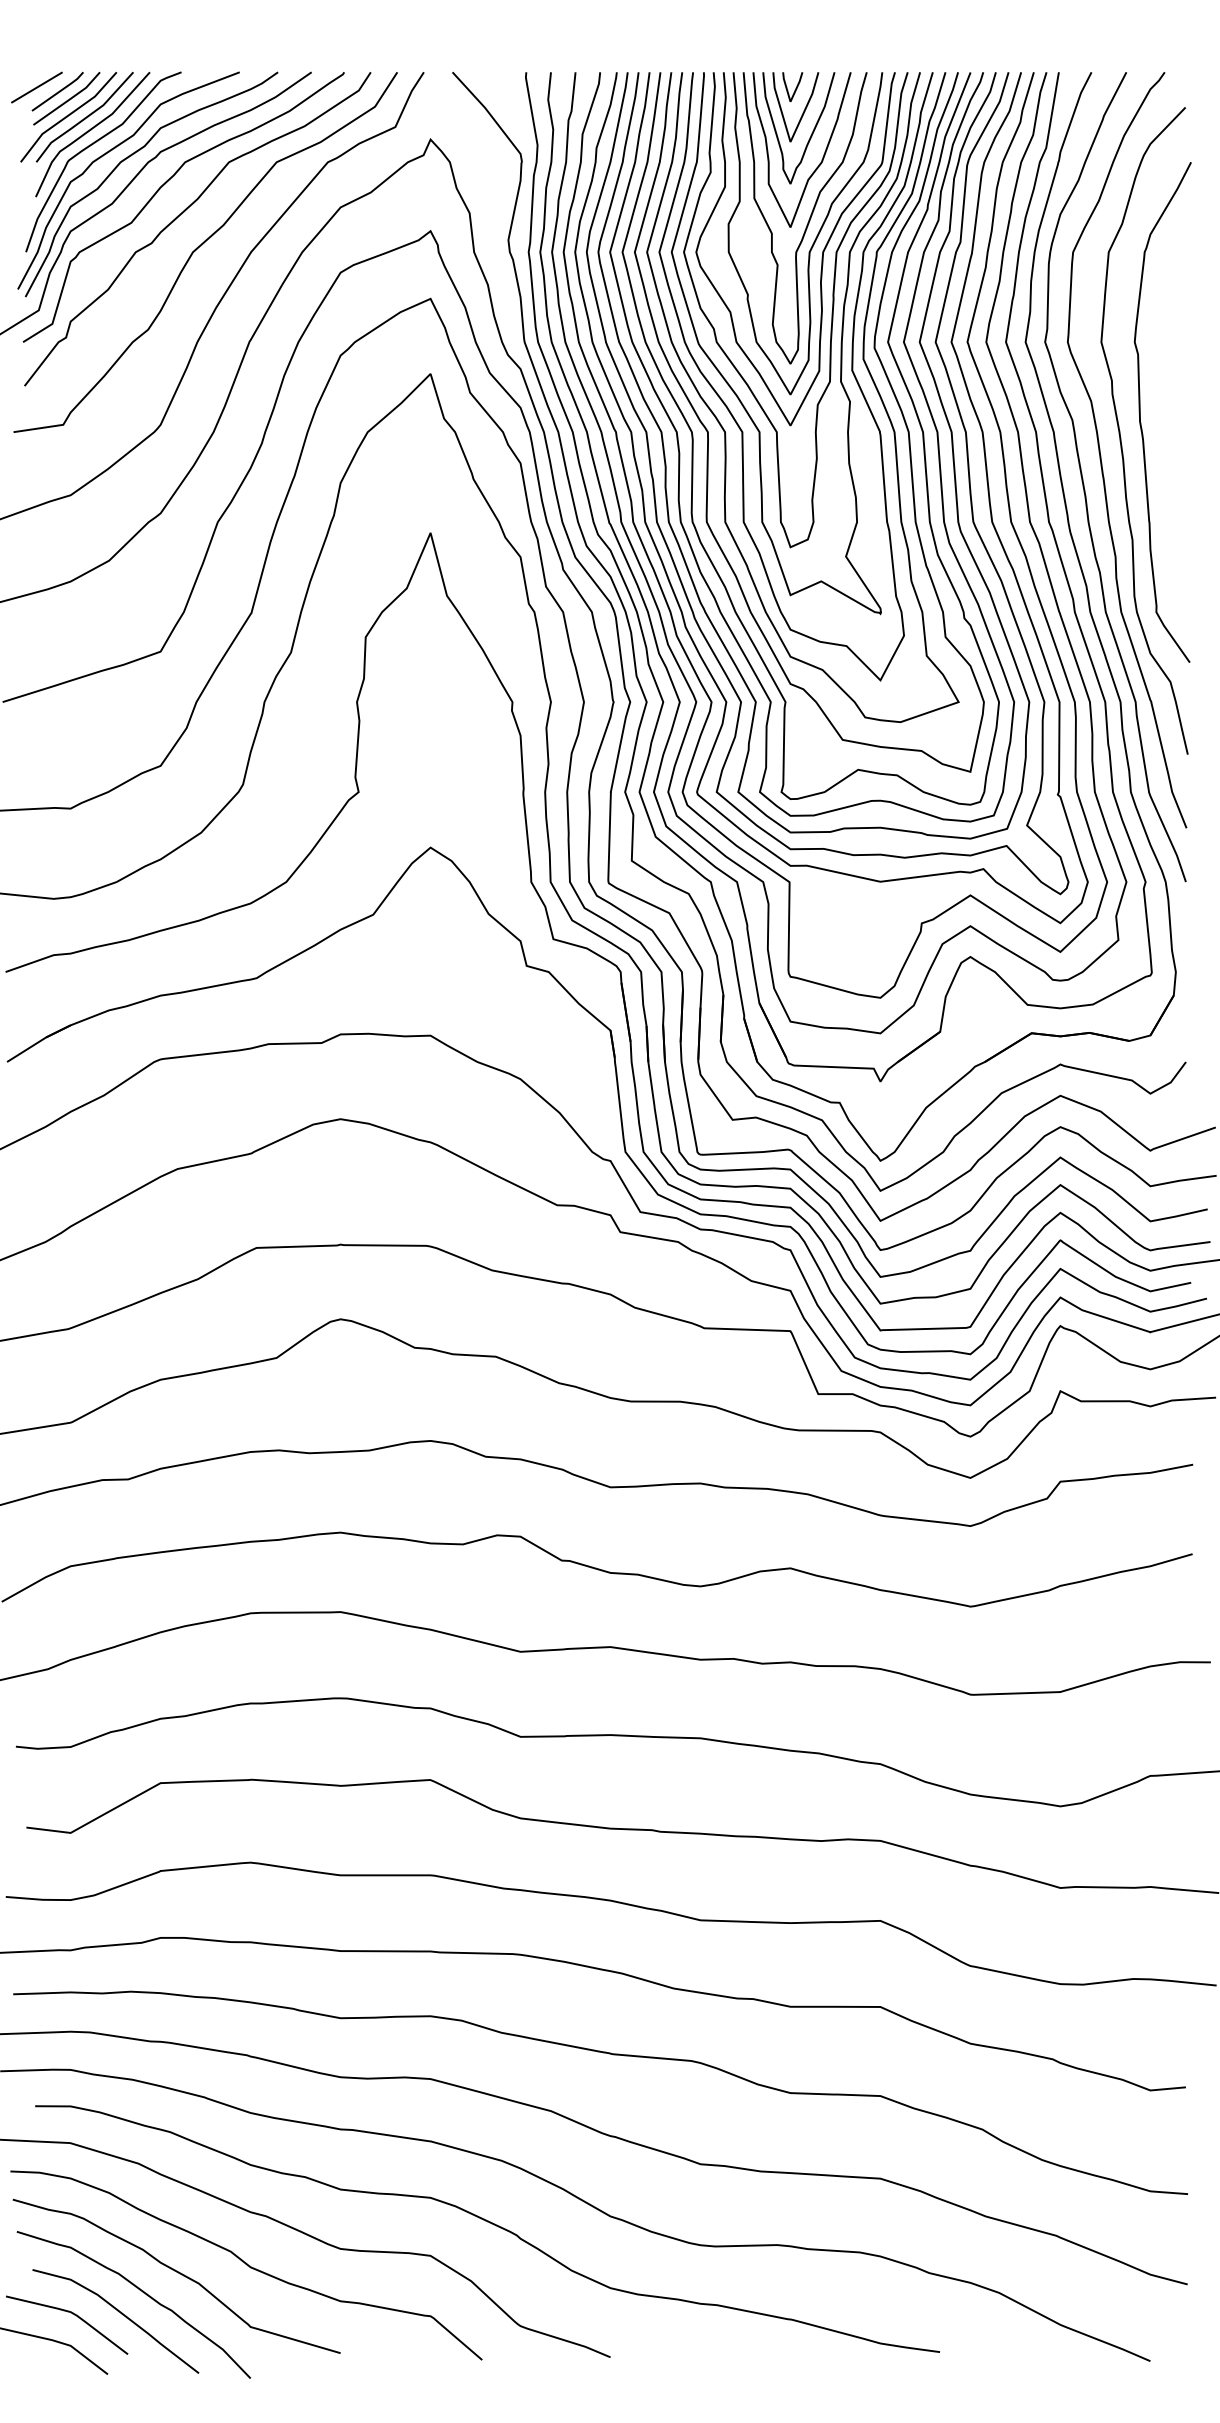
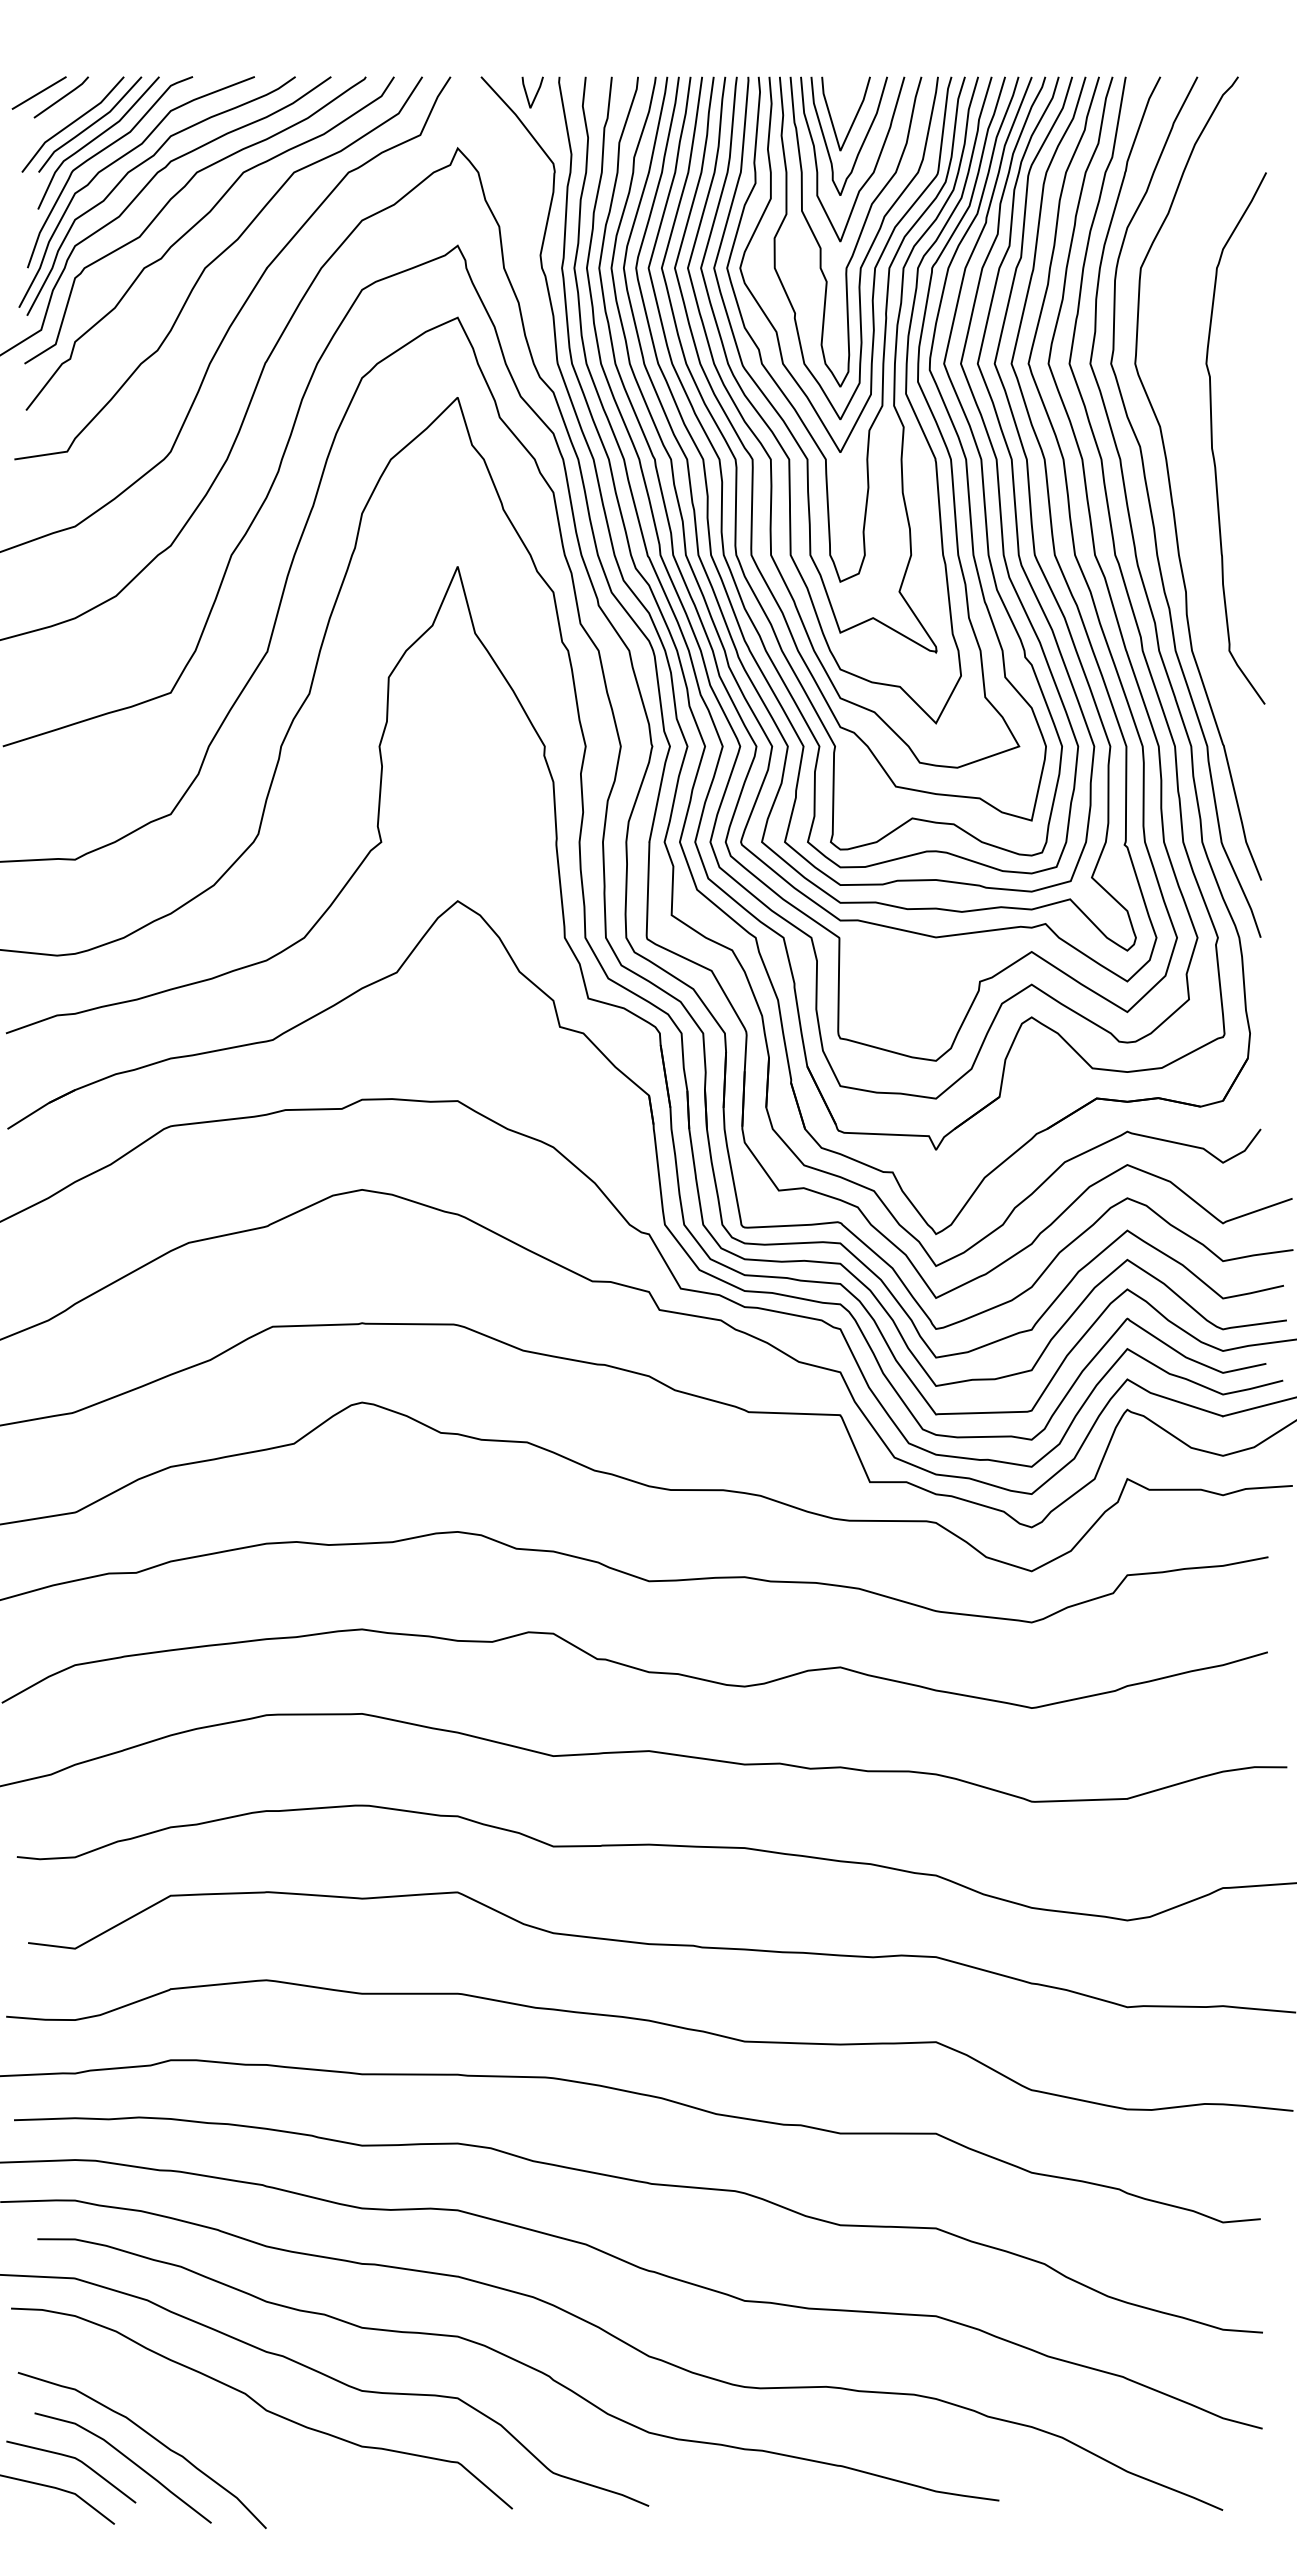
line: (795, 88) -> (535, 94), moved
line: (68, 99) -> (72, 105), removed
curve: (1120, 432) -> (1191, 459), removed
curve: (177, 2272) -> (188, 2416), removed

